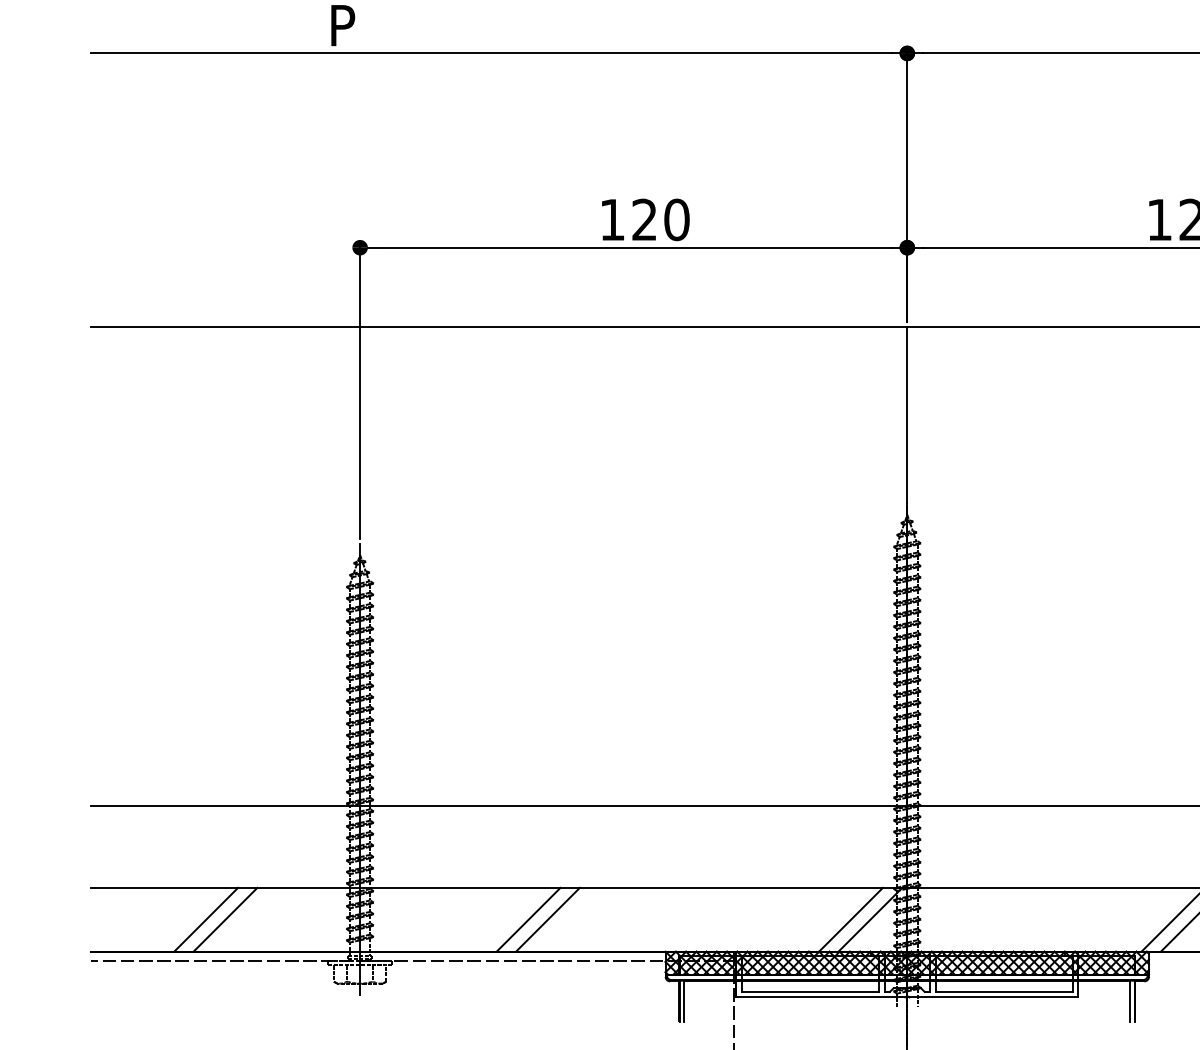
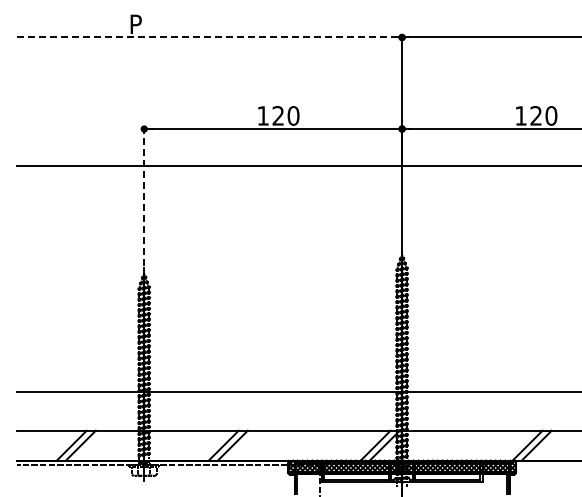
line: (492, 53) -> (206, 37), solid -> dashed
line: (360, 390) -> (144, 196), solid -> dashed

